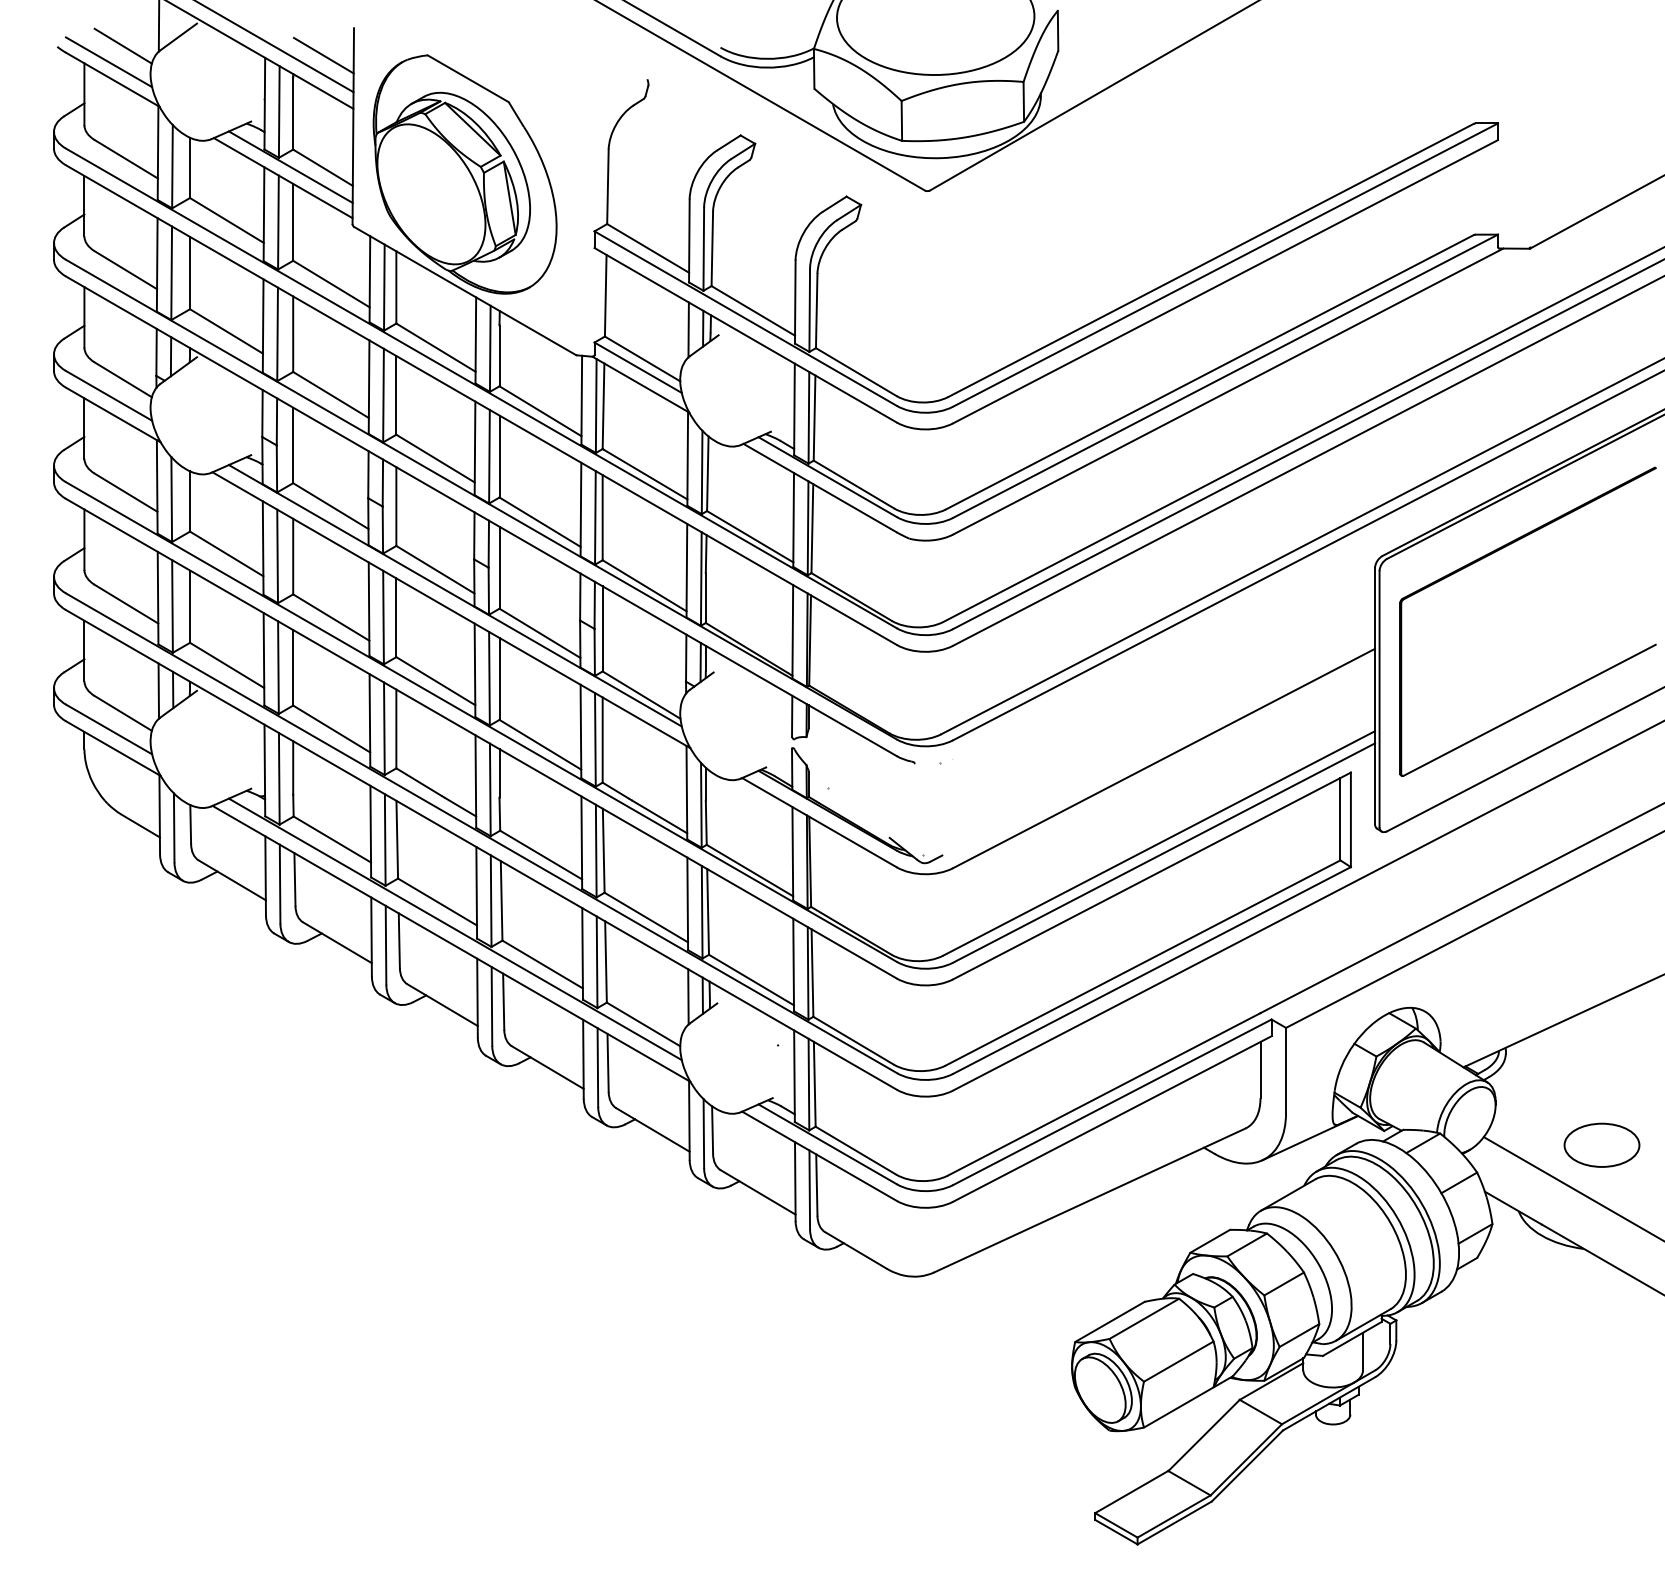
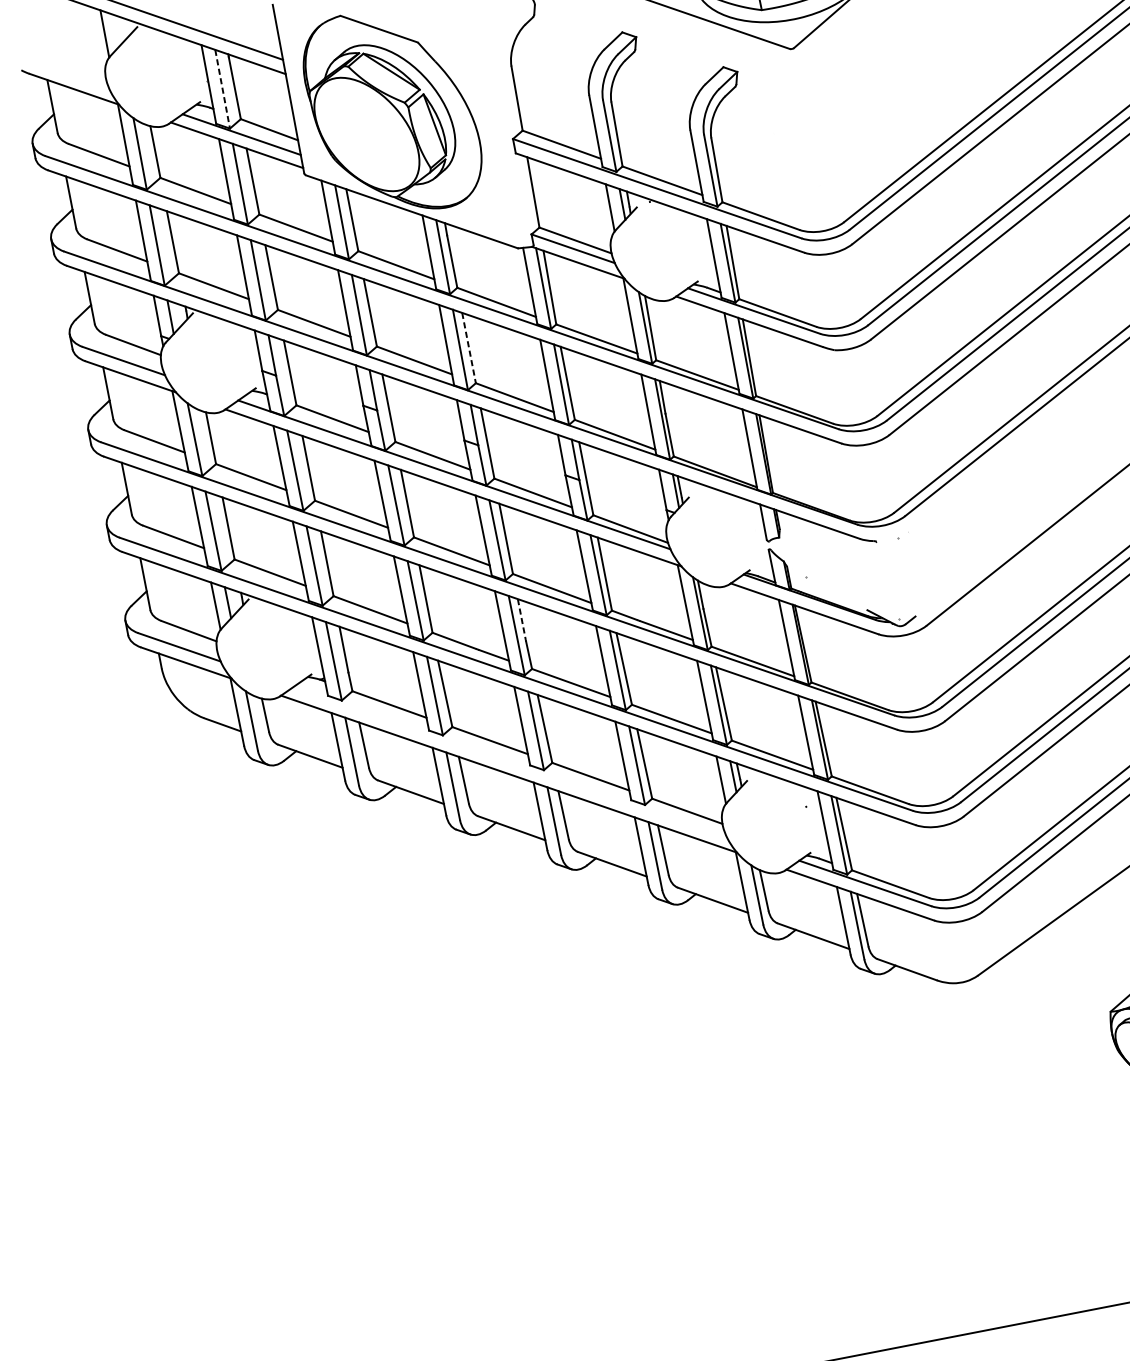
line: (122, 45) -> (77, 58), removed
line: (323, 55) -> (251, 33), removed
line: (108, 62) -> (67, 75), removed
line: (279, 112) -> (222, 89), solid -> dashed
line: (499, 456) -> (469, 348), solid -> dashed
line: (499, 772) -> (521, 619), solid -> dashed
line: (454, 929) -> (509, 761), removed

